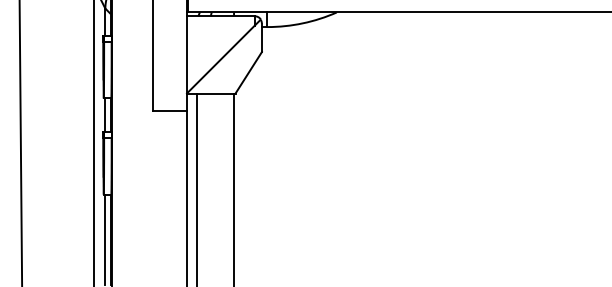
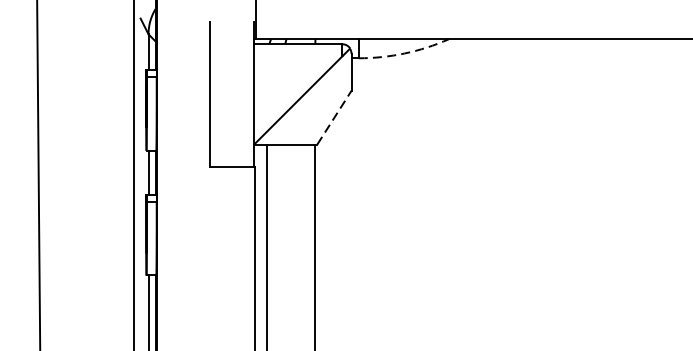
arc: (302, 23) -> (404, 53), solid -> dashed
line: (248, 72) -> (334, 117), solid -> dashed

